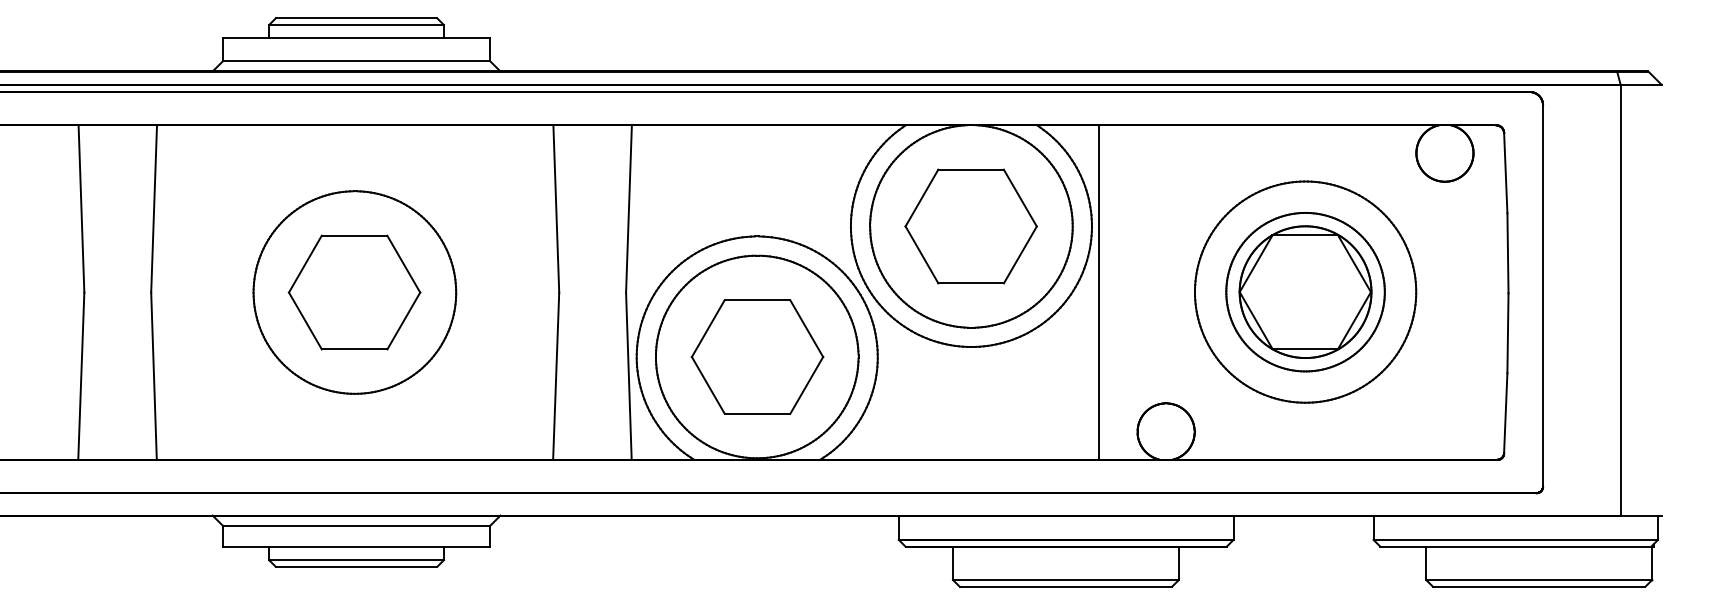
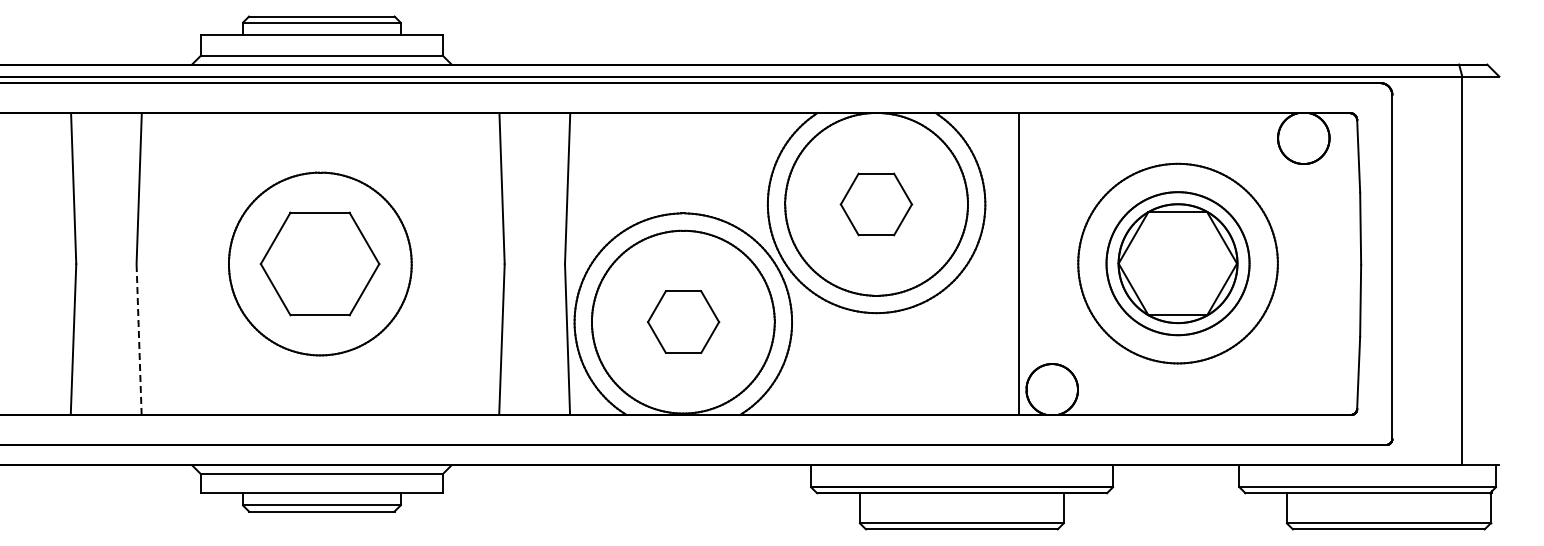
part: (971, 226) -> (876, 204), size x0.6
line: (1098, 291) -> (1019, 263), moved
part: (757, 356) -> (683, 321), size x0.6
line: (154, 376) -> (139, 339), solid -> dashed

